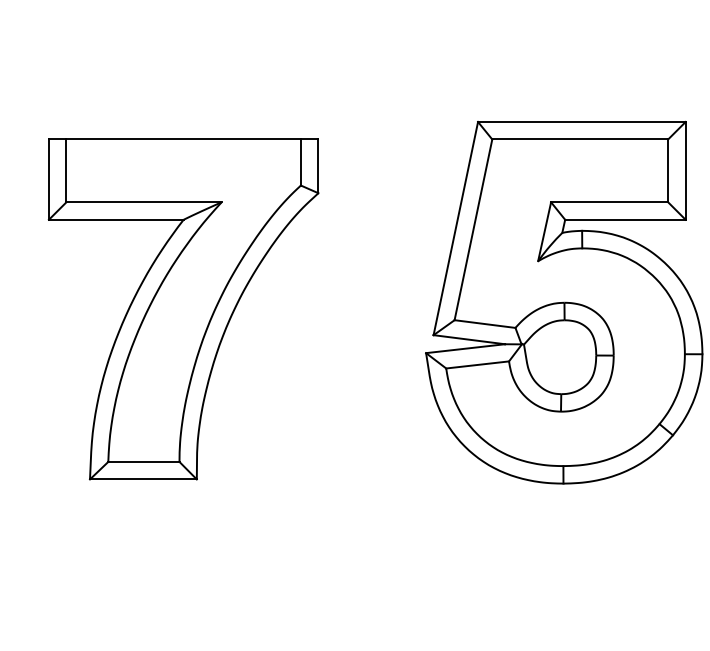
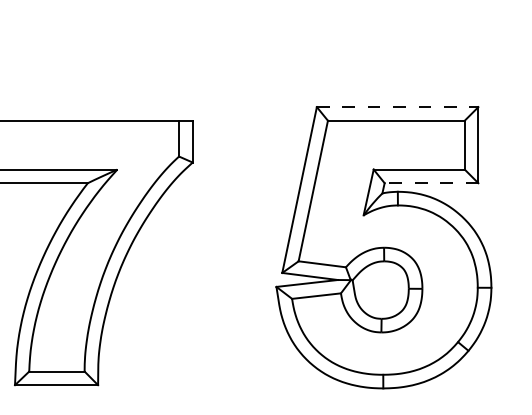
line: (581, 121) -> (397, 106), solid -> dashed
line: (624, 219) -> (430, 182), solid -> dashed

